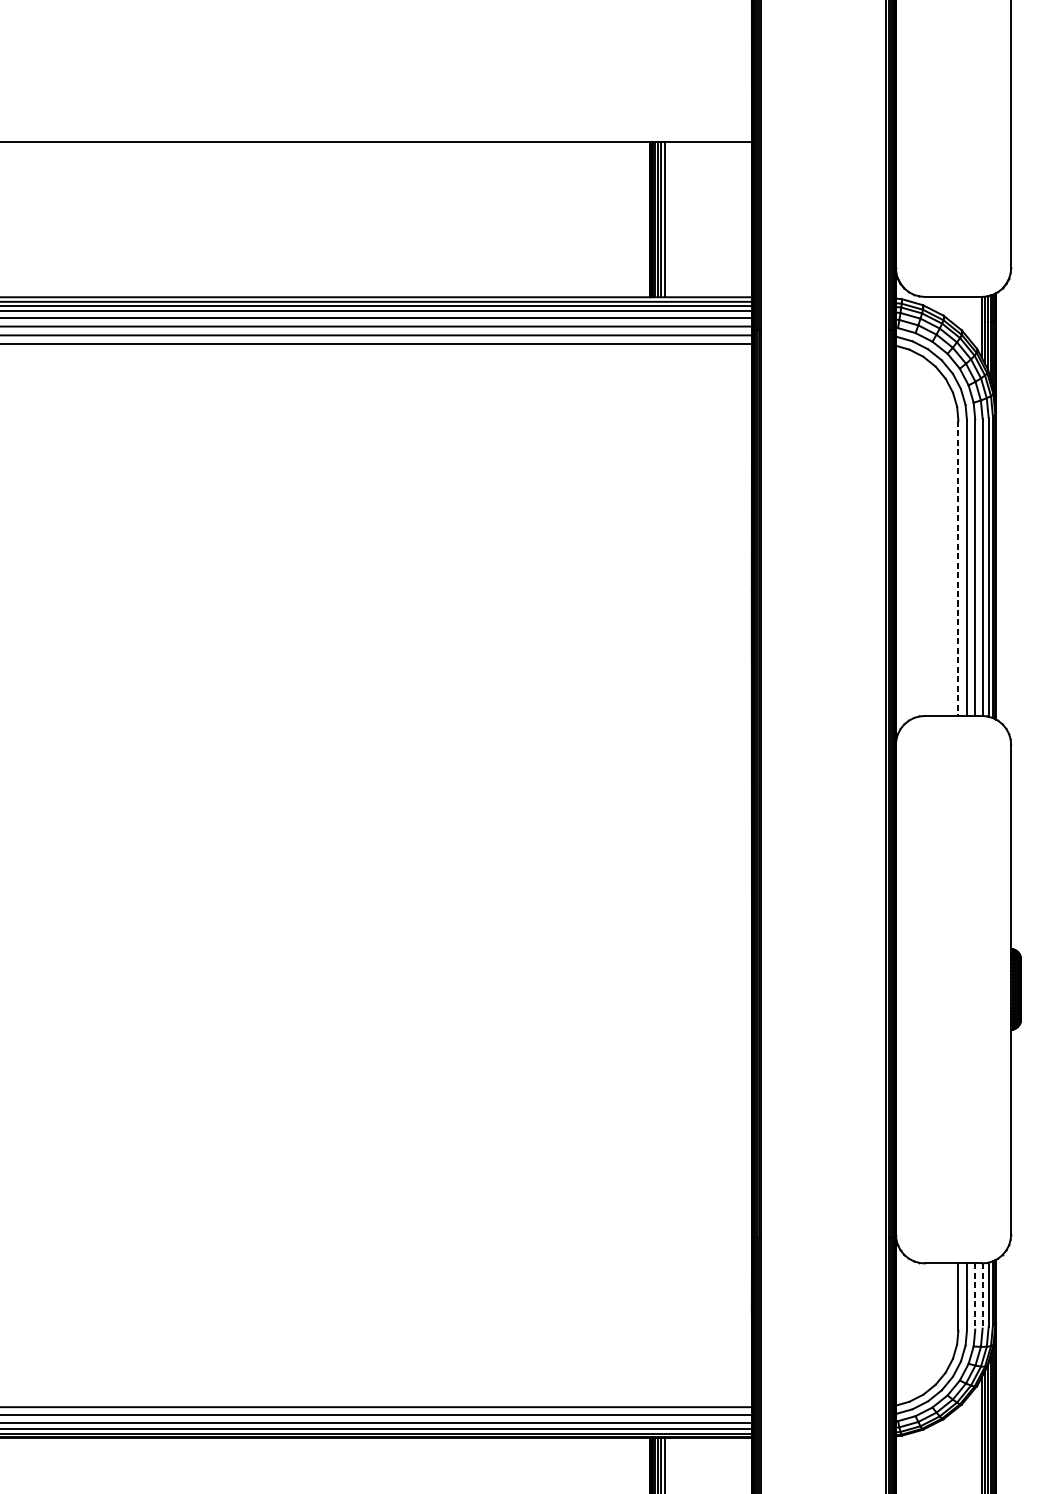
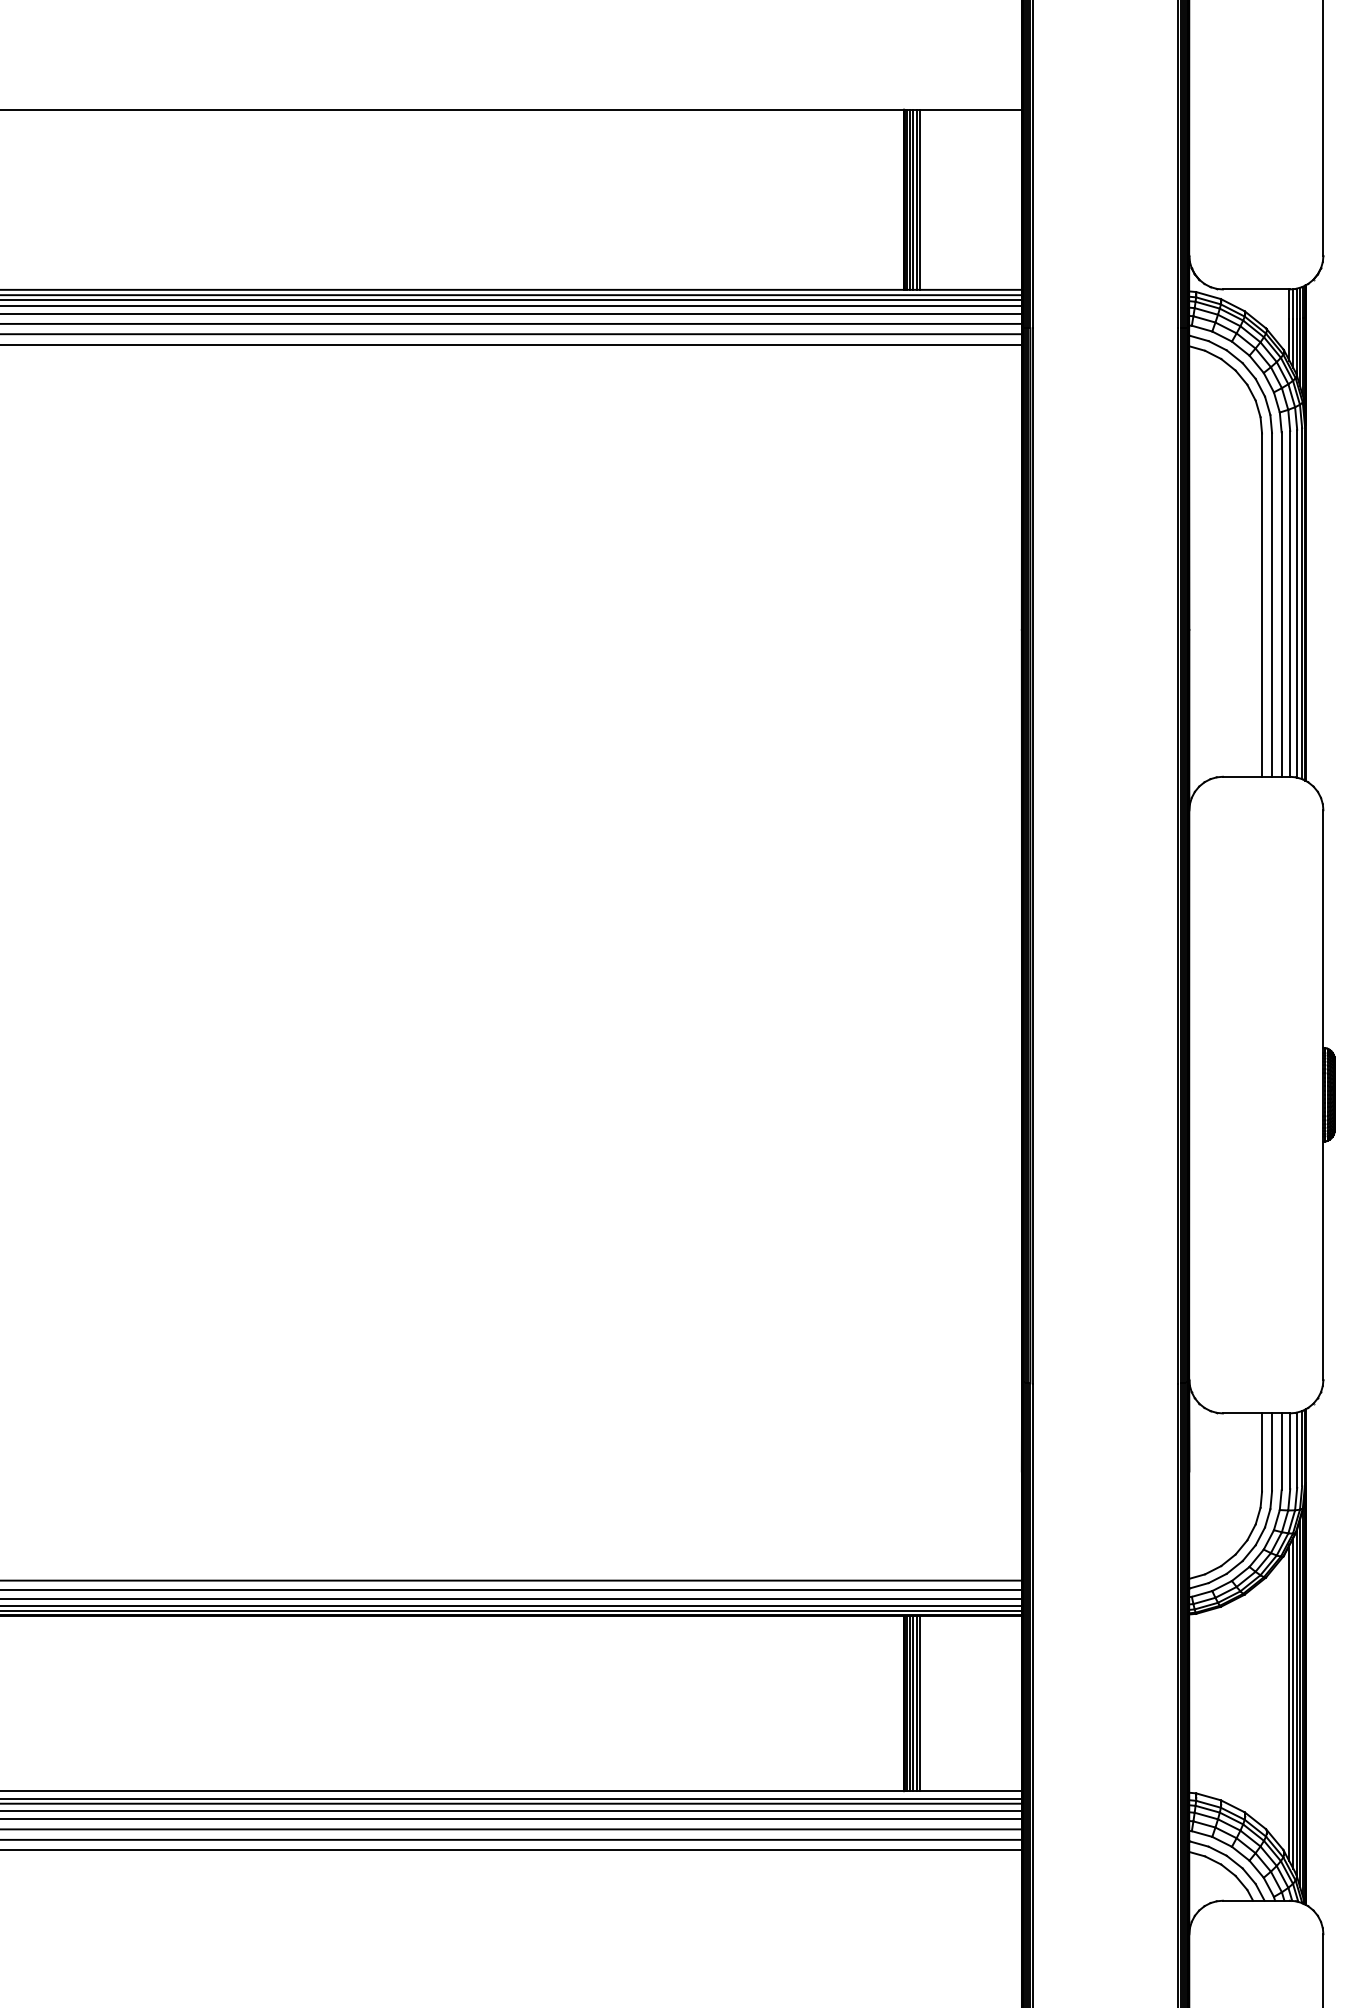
line: (958, 568) -> (1262, 605), dashed -> solid
line: (982, 1296) -> (1290, 1451), dashed -> solid
line: (975, 1297) -> (1281, 1452), dashed -> solid

